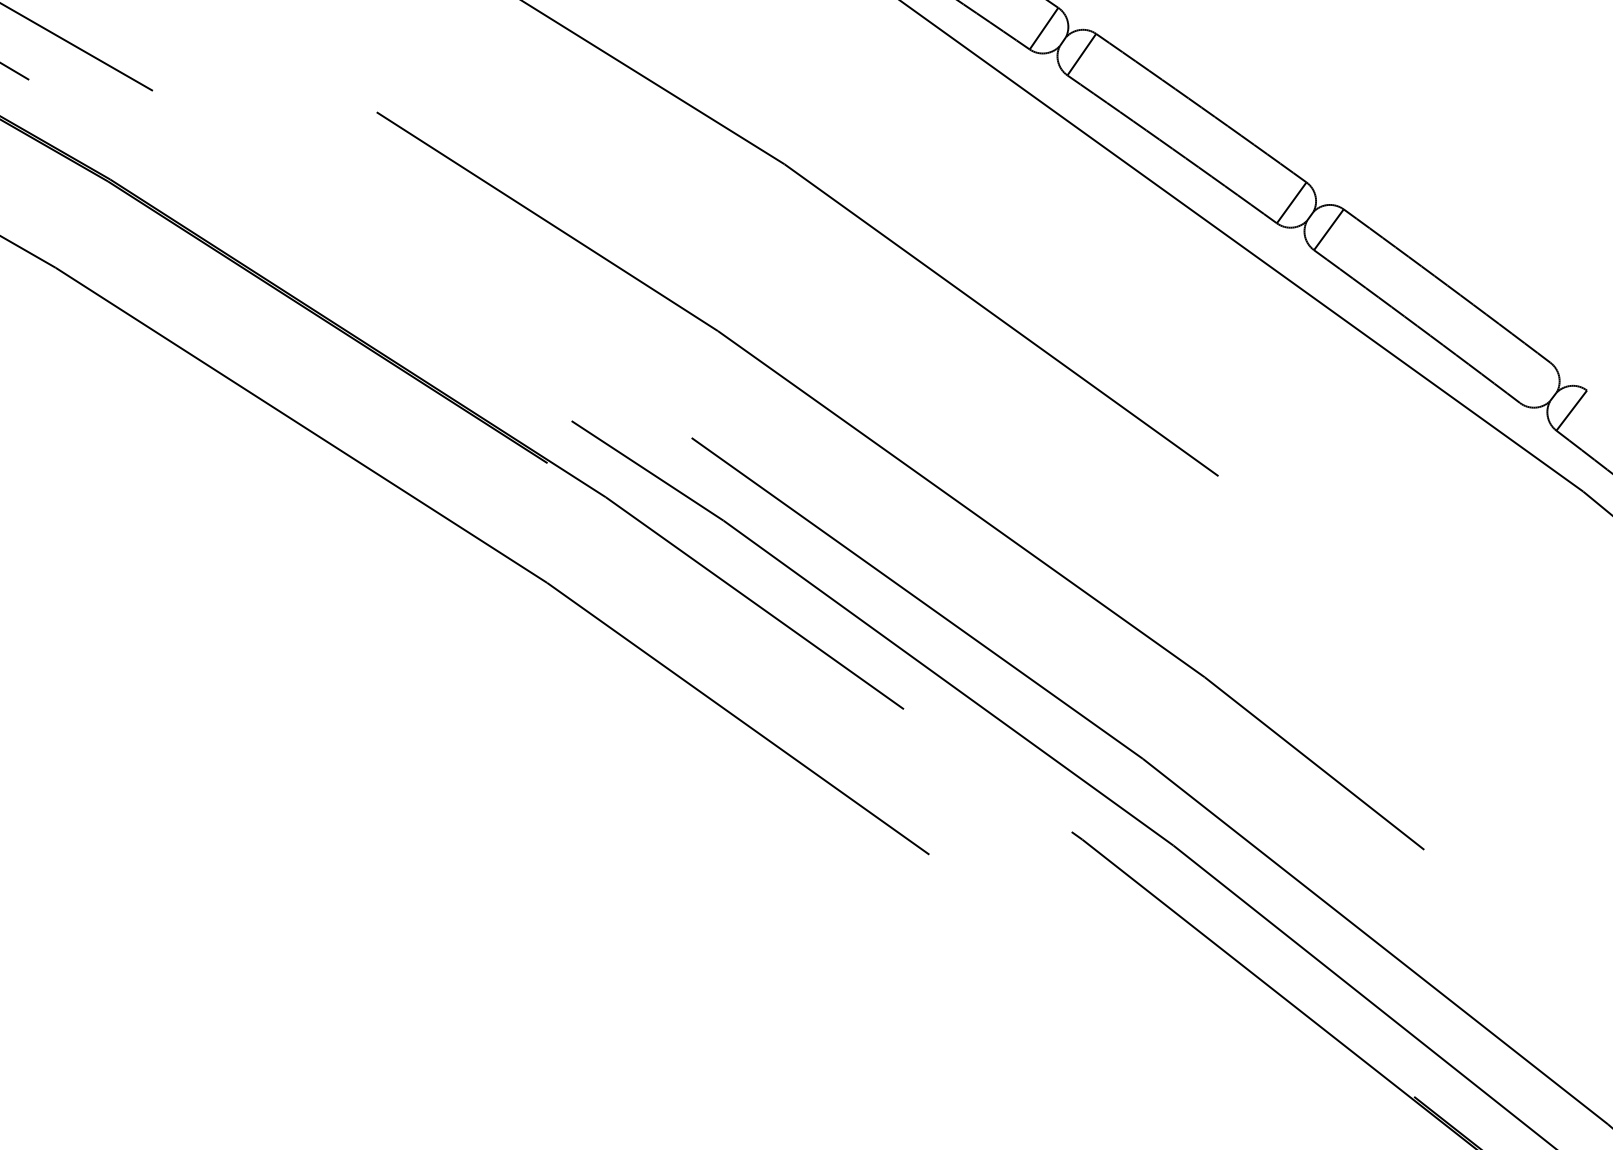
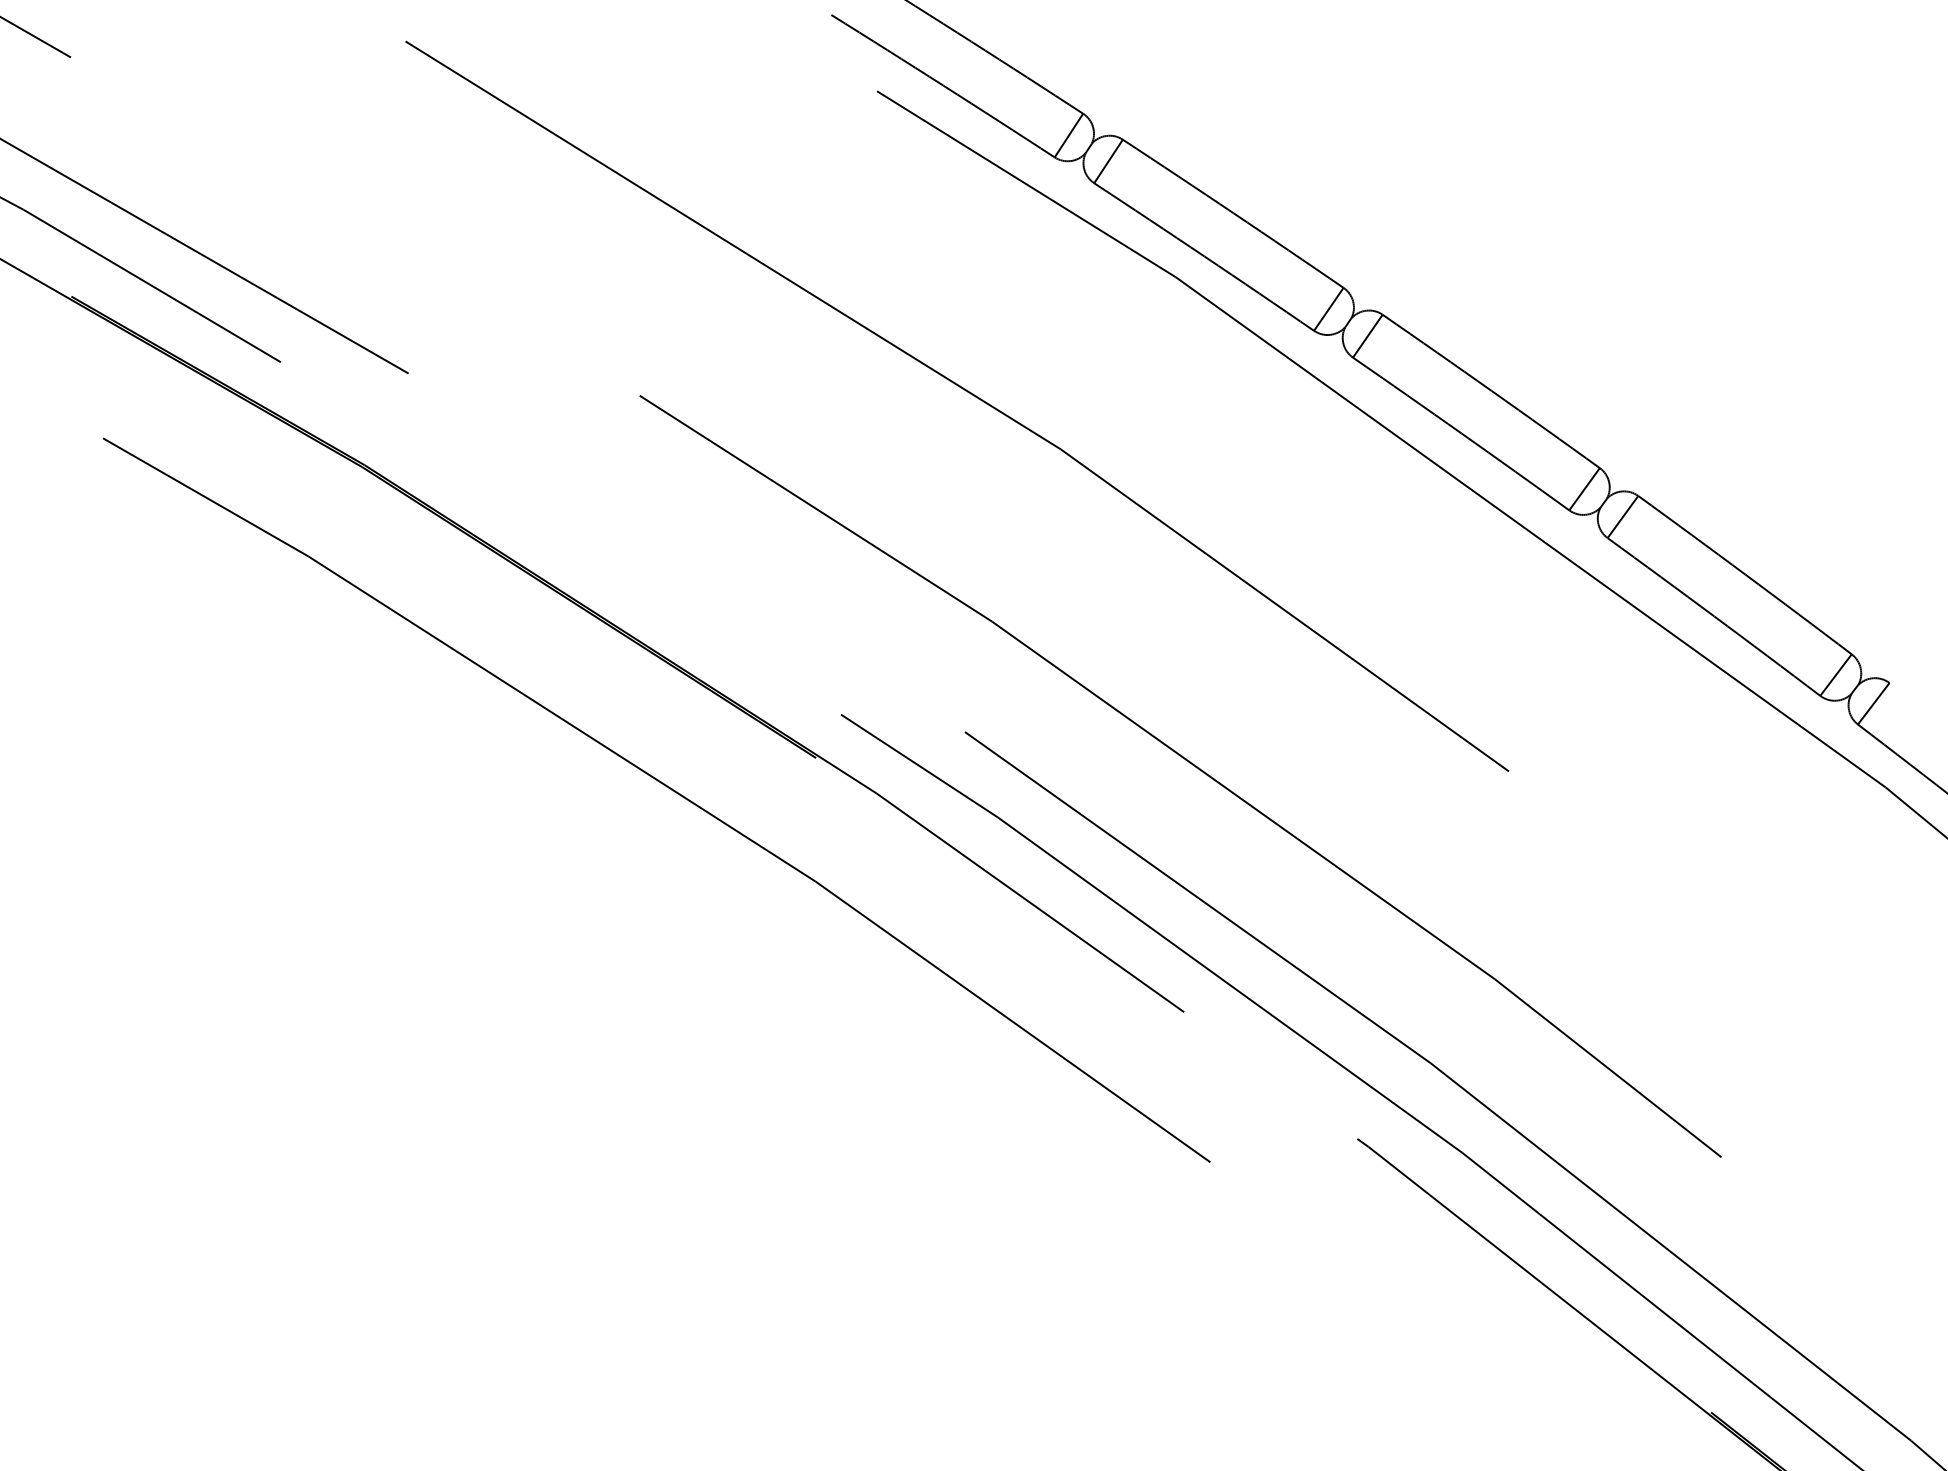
line: (1534, 382) -> (1835, 674), added

